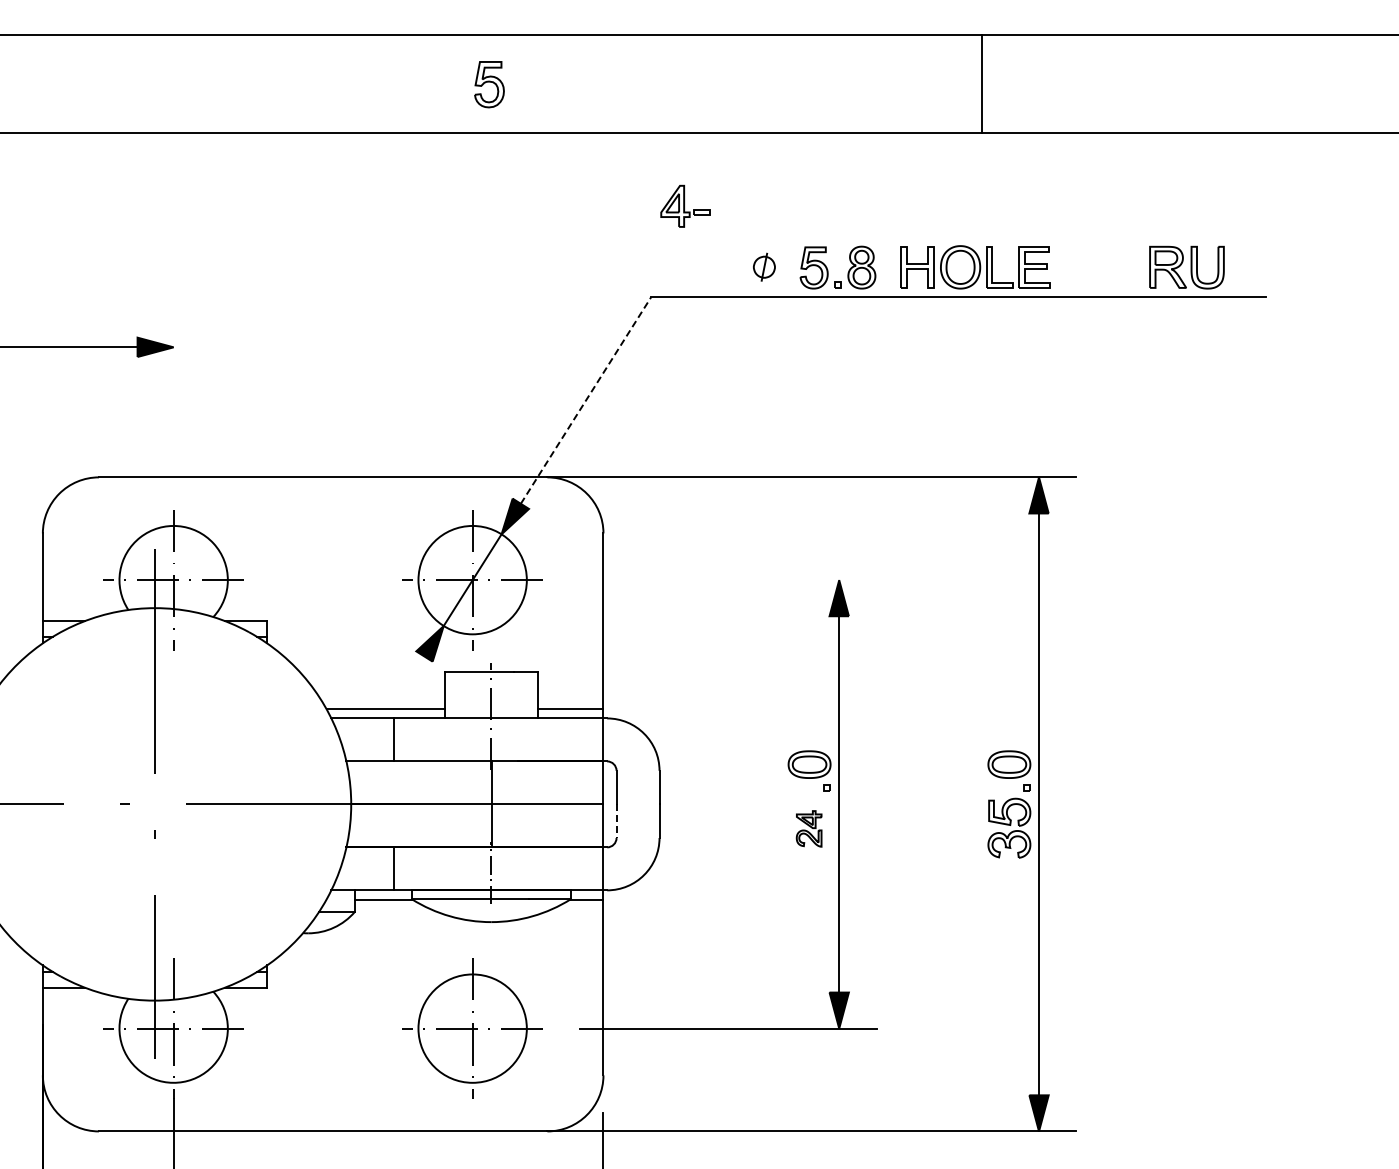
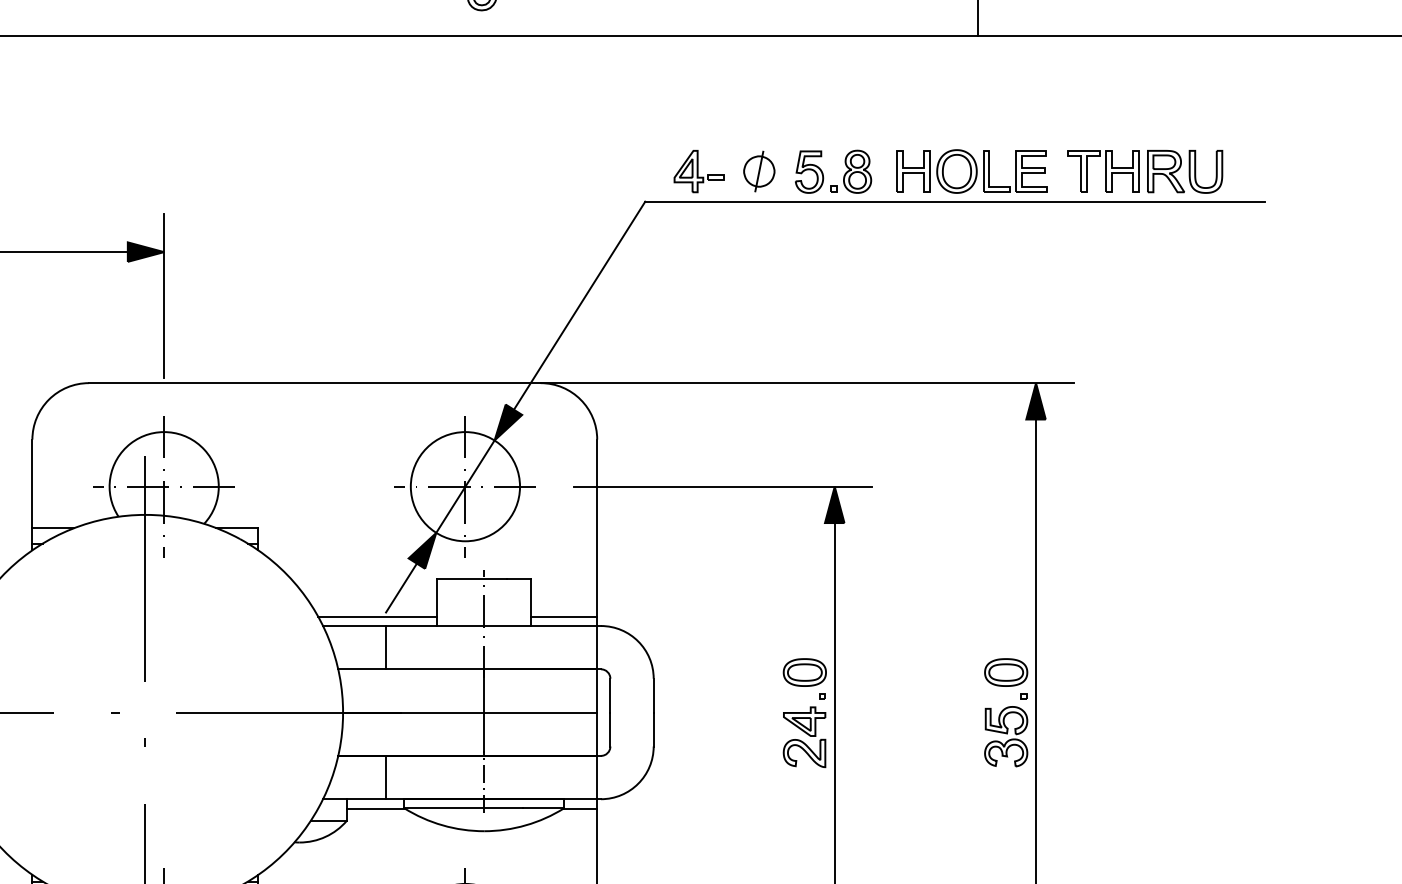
part: (685, 205) -> (699, 170), moved
part: (764, 266) -> (759, 170), size x1.43
part: (1105, 267) -> (1103, 171), added
line: (173, 390) -> (164, 295), added
line: (586, 400) -> (580, 305), dashed -> solid
line: (728, 580) -> (723, 487), added
line: (408, 680) -> (400, 587), added
line: (616, 821) -> (610, 729), dashed -> solid
part: (808, 828) -> (803, 736), size x1.67

